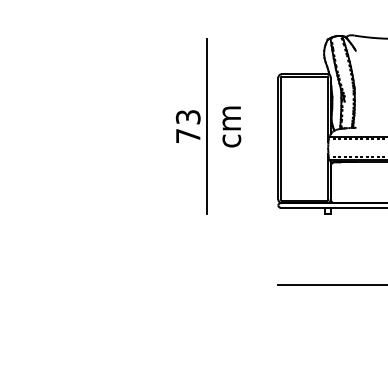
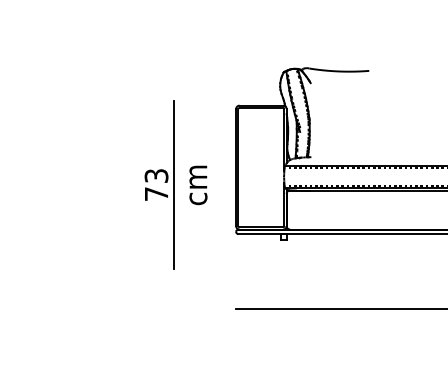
part: (207, 126) -> (175, 184), moved

